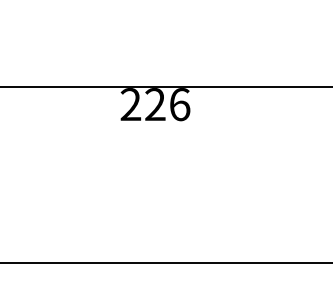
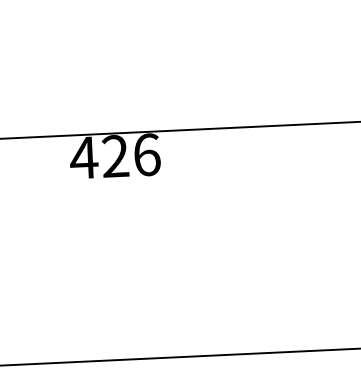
text: (130, 104) -> (83, 157), 226 -> 426

